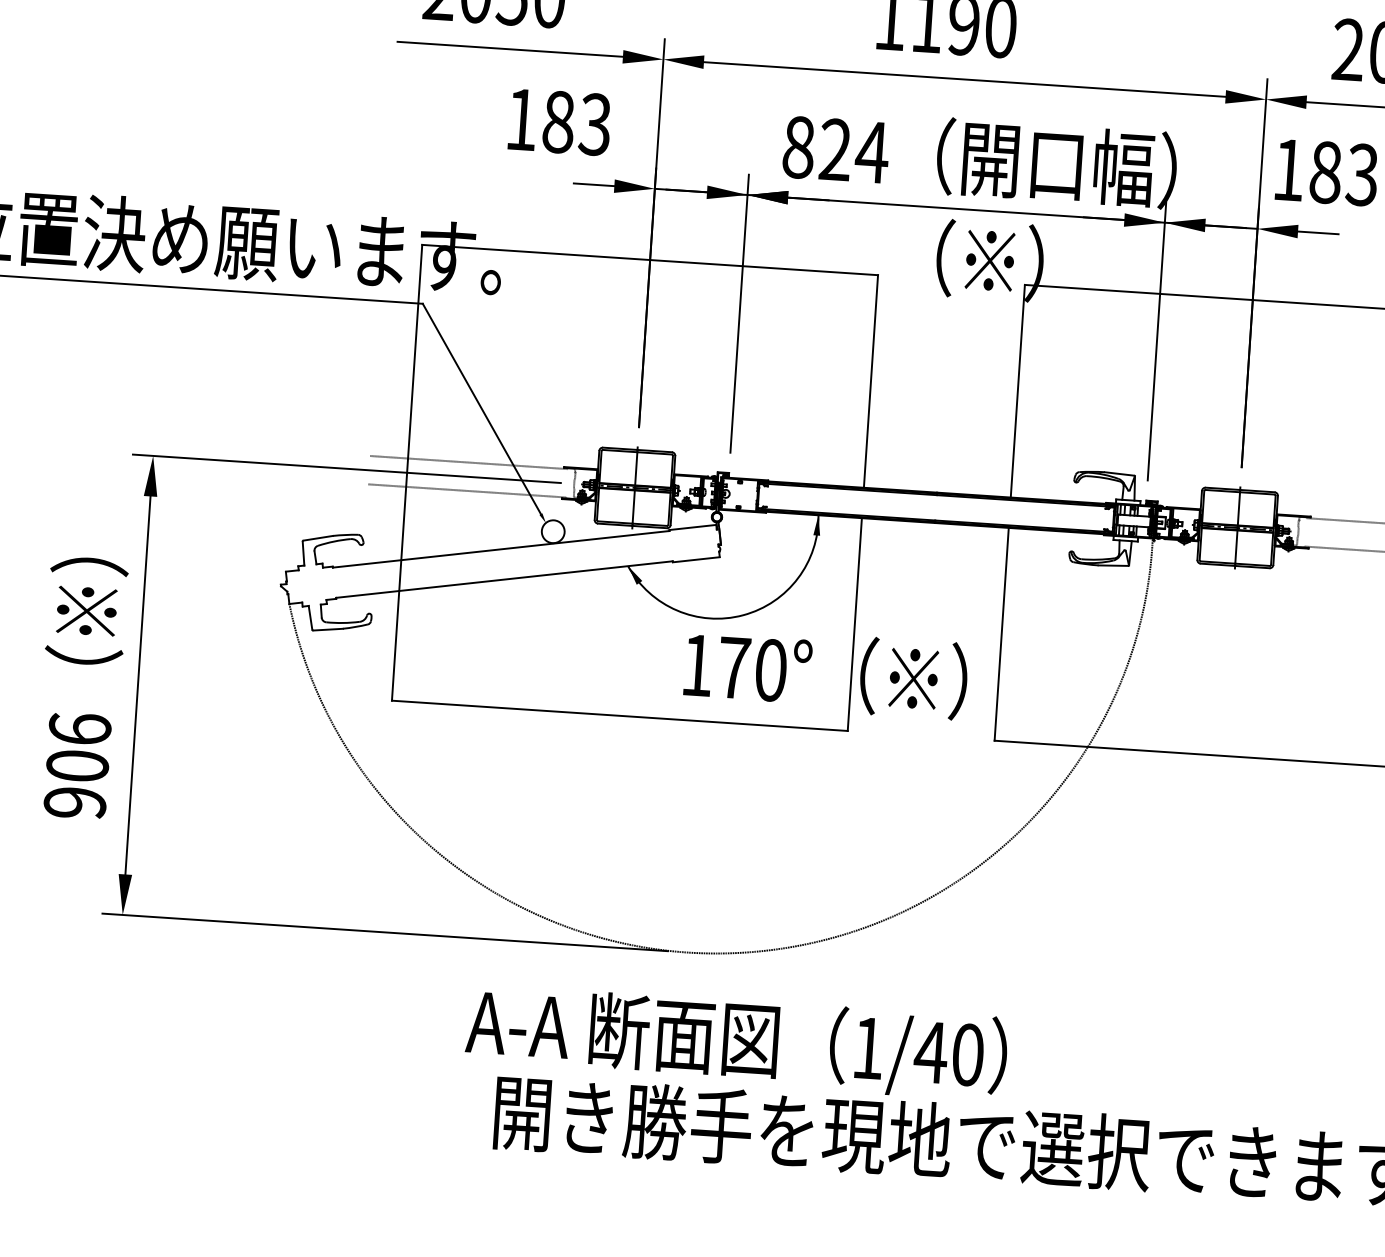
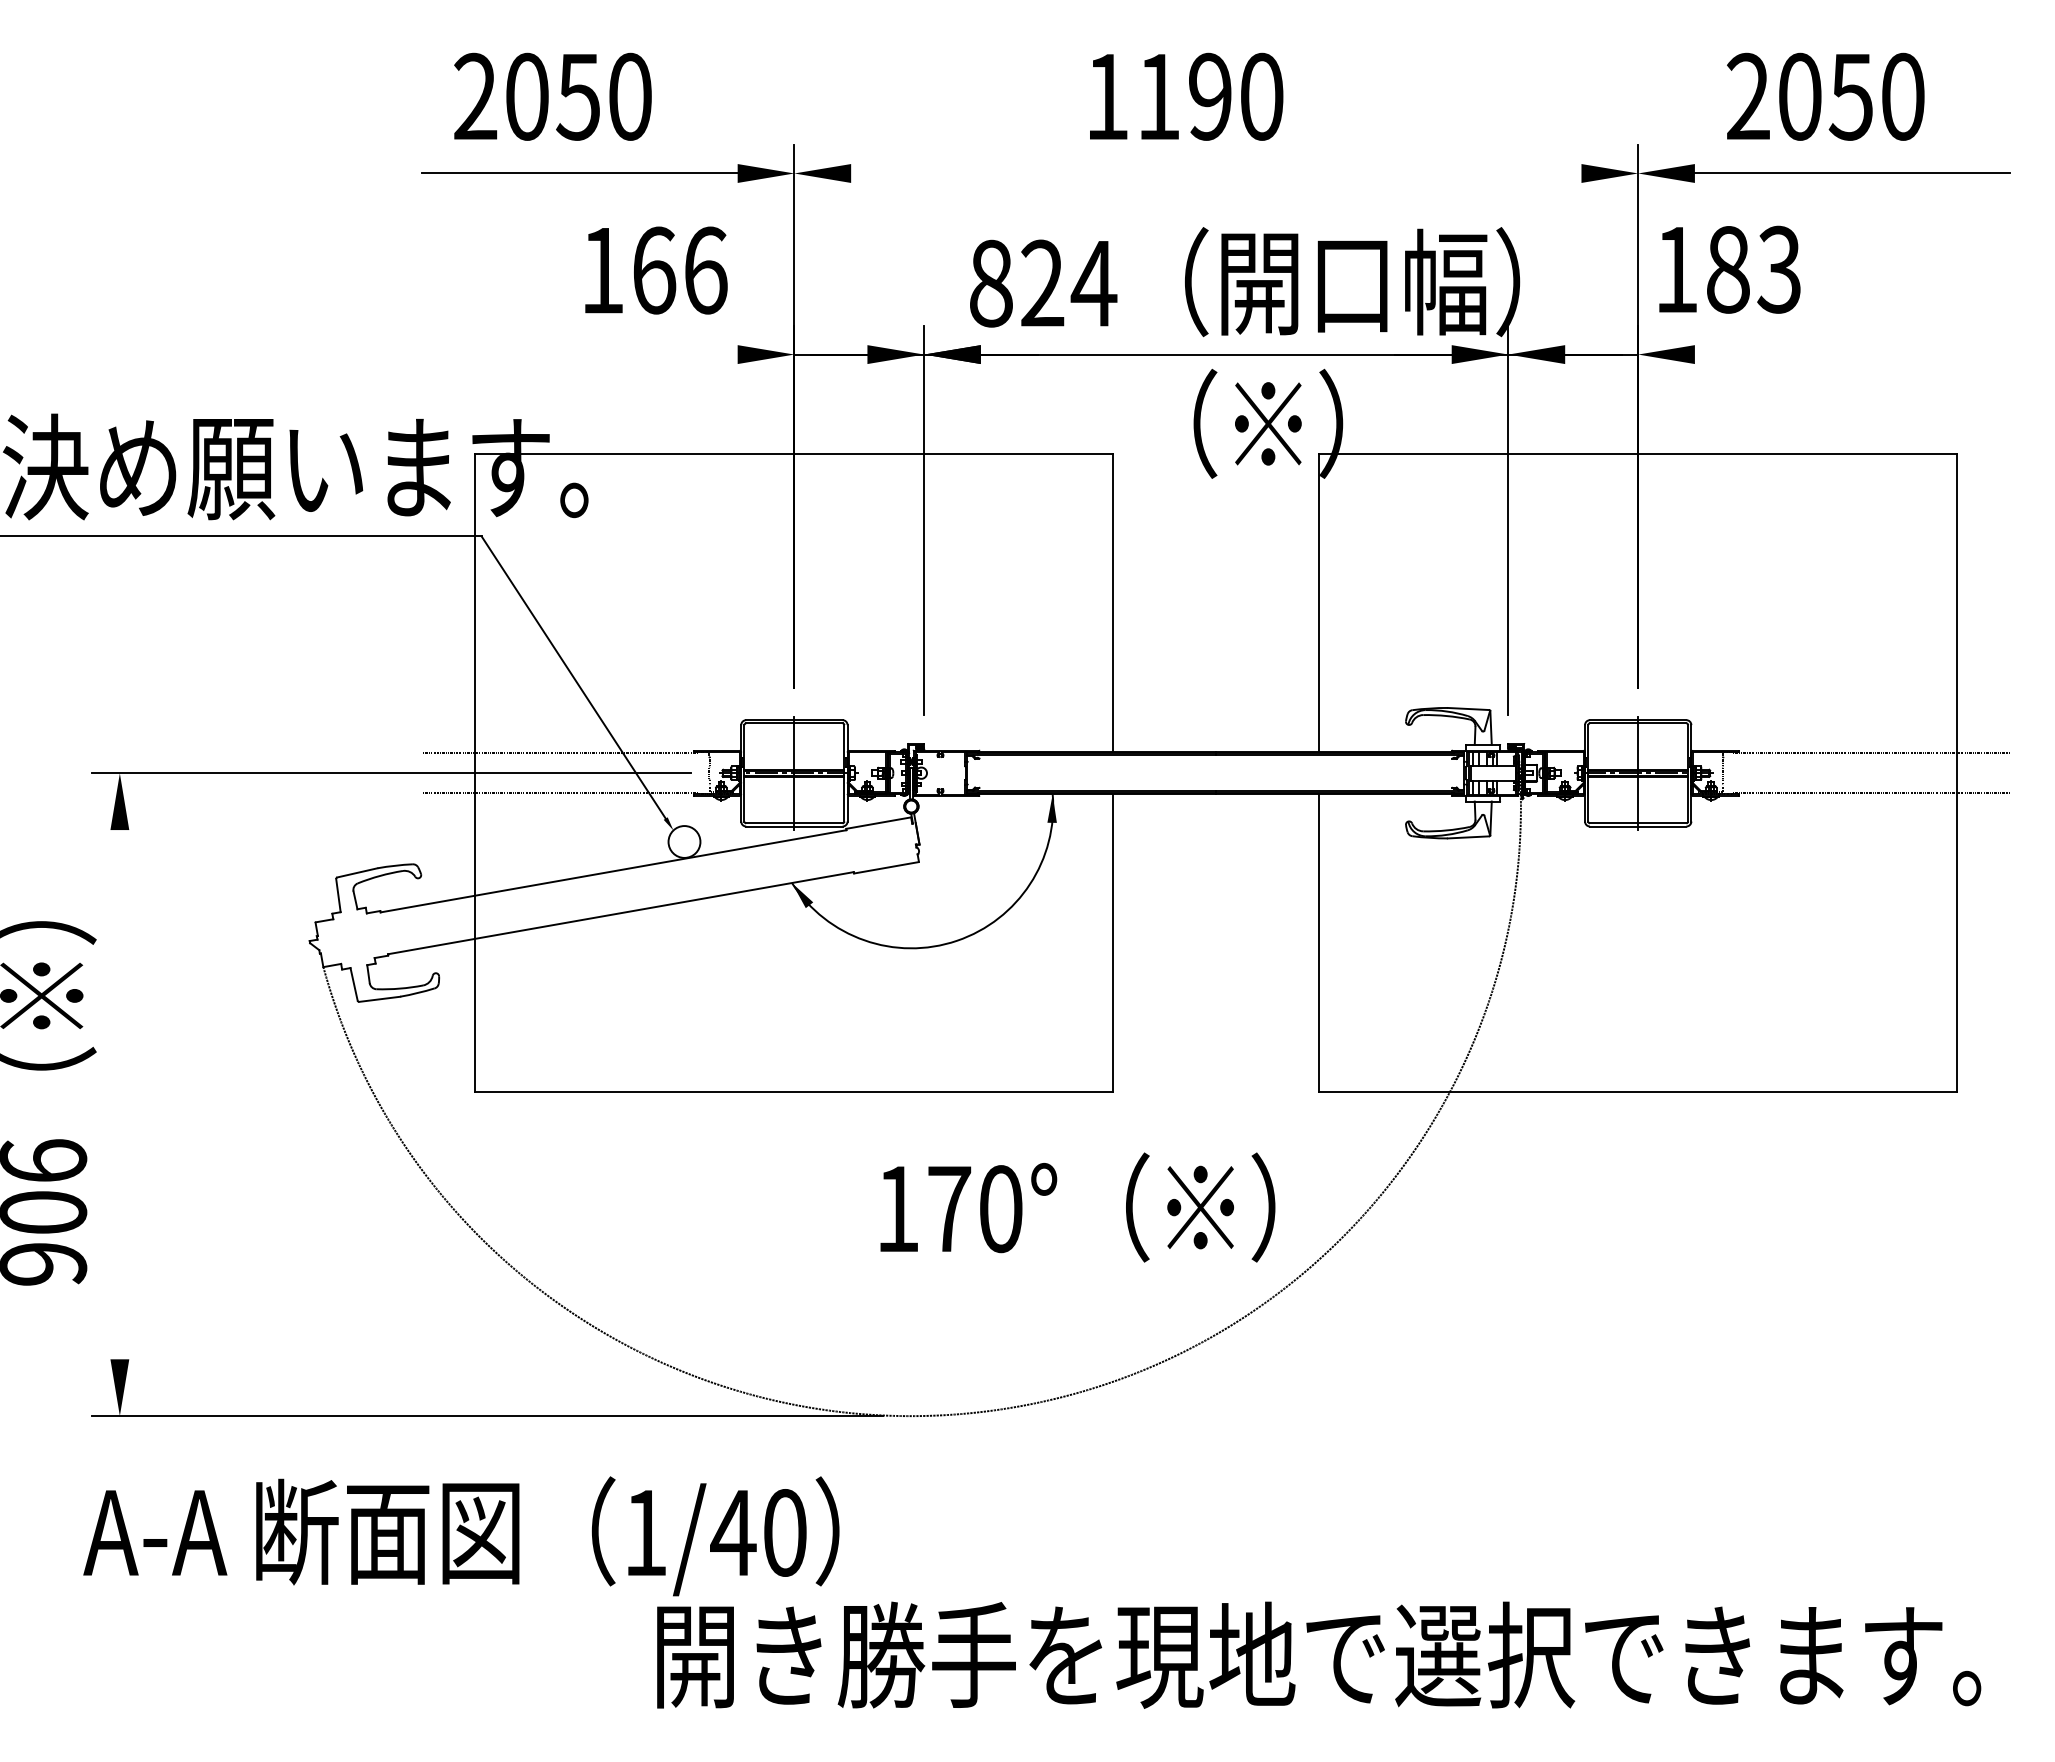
line: (964, 79) -> (1216, 173), removed
text: (577, 123) -> (680, 270), 183 -> 166
line: (593, 184) -> (708, 354), removed
line: (1317, 232) -> (1722, 354), removed
text: (825, 672) -> (1077, 1207), moved
line: (137, 685) -> (119, 1094), removed
text: (736, 1042) -> (461, 1536), moved

